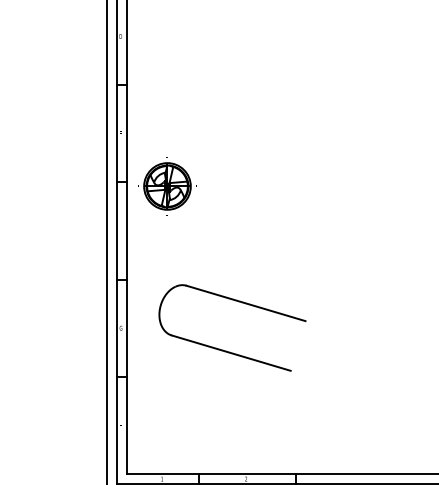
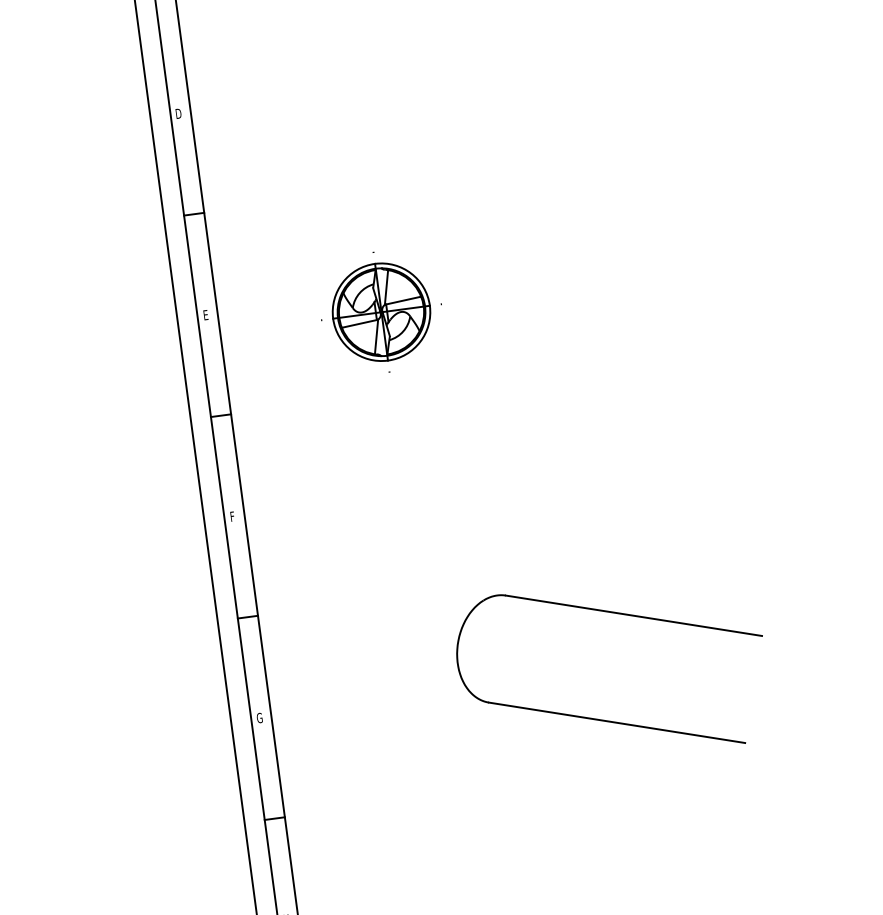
part: (167, 186) -> (381, 312), moved
part: (223, 349) -> (600, 717), moved

